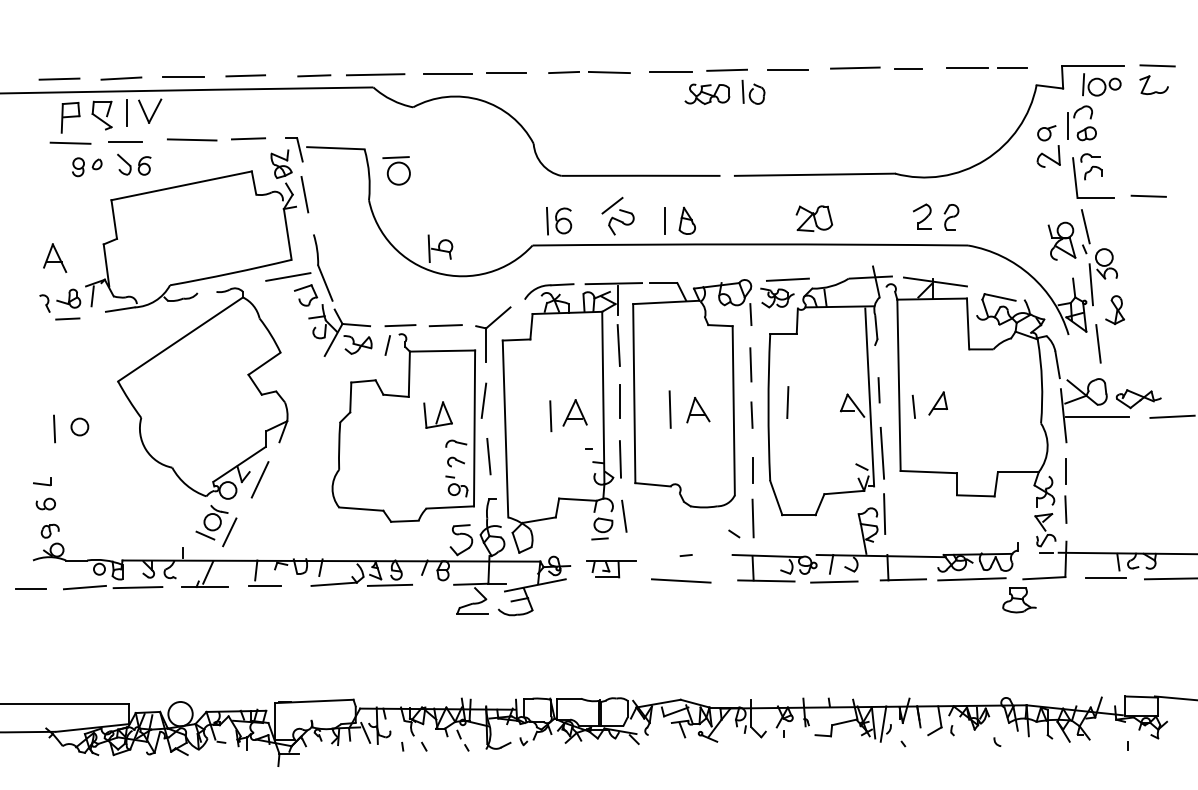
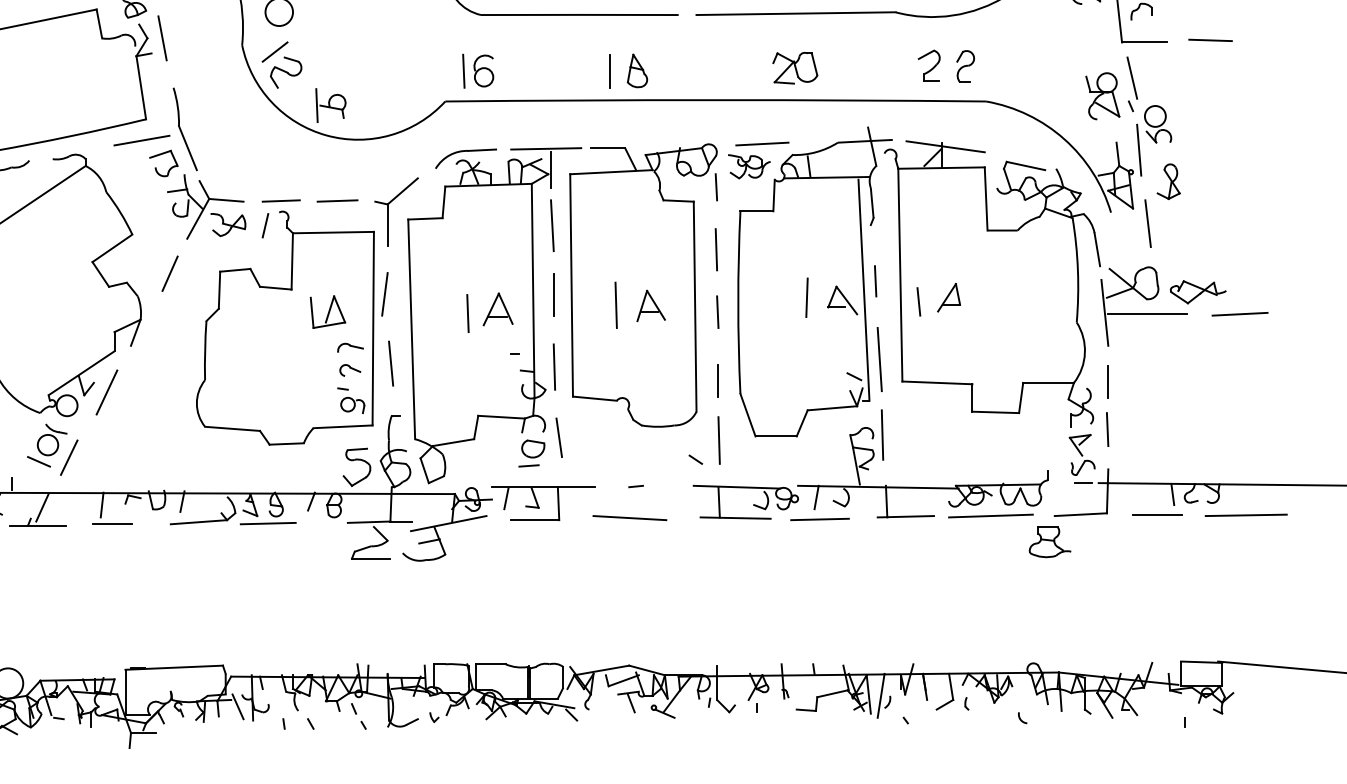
part: (617, 215) -> (281, 64), moved
line: (310, 384) -> (169, 274), added
line: (787, 402) -> (806, 297), moved
part: (611, 569) -> (543, 503), size x1.67

